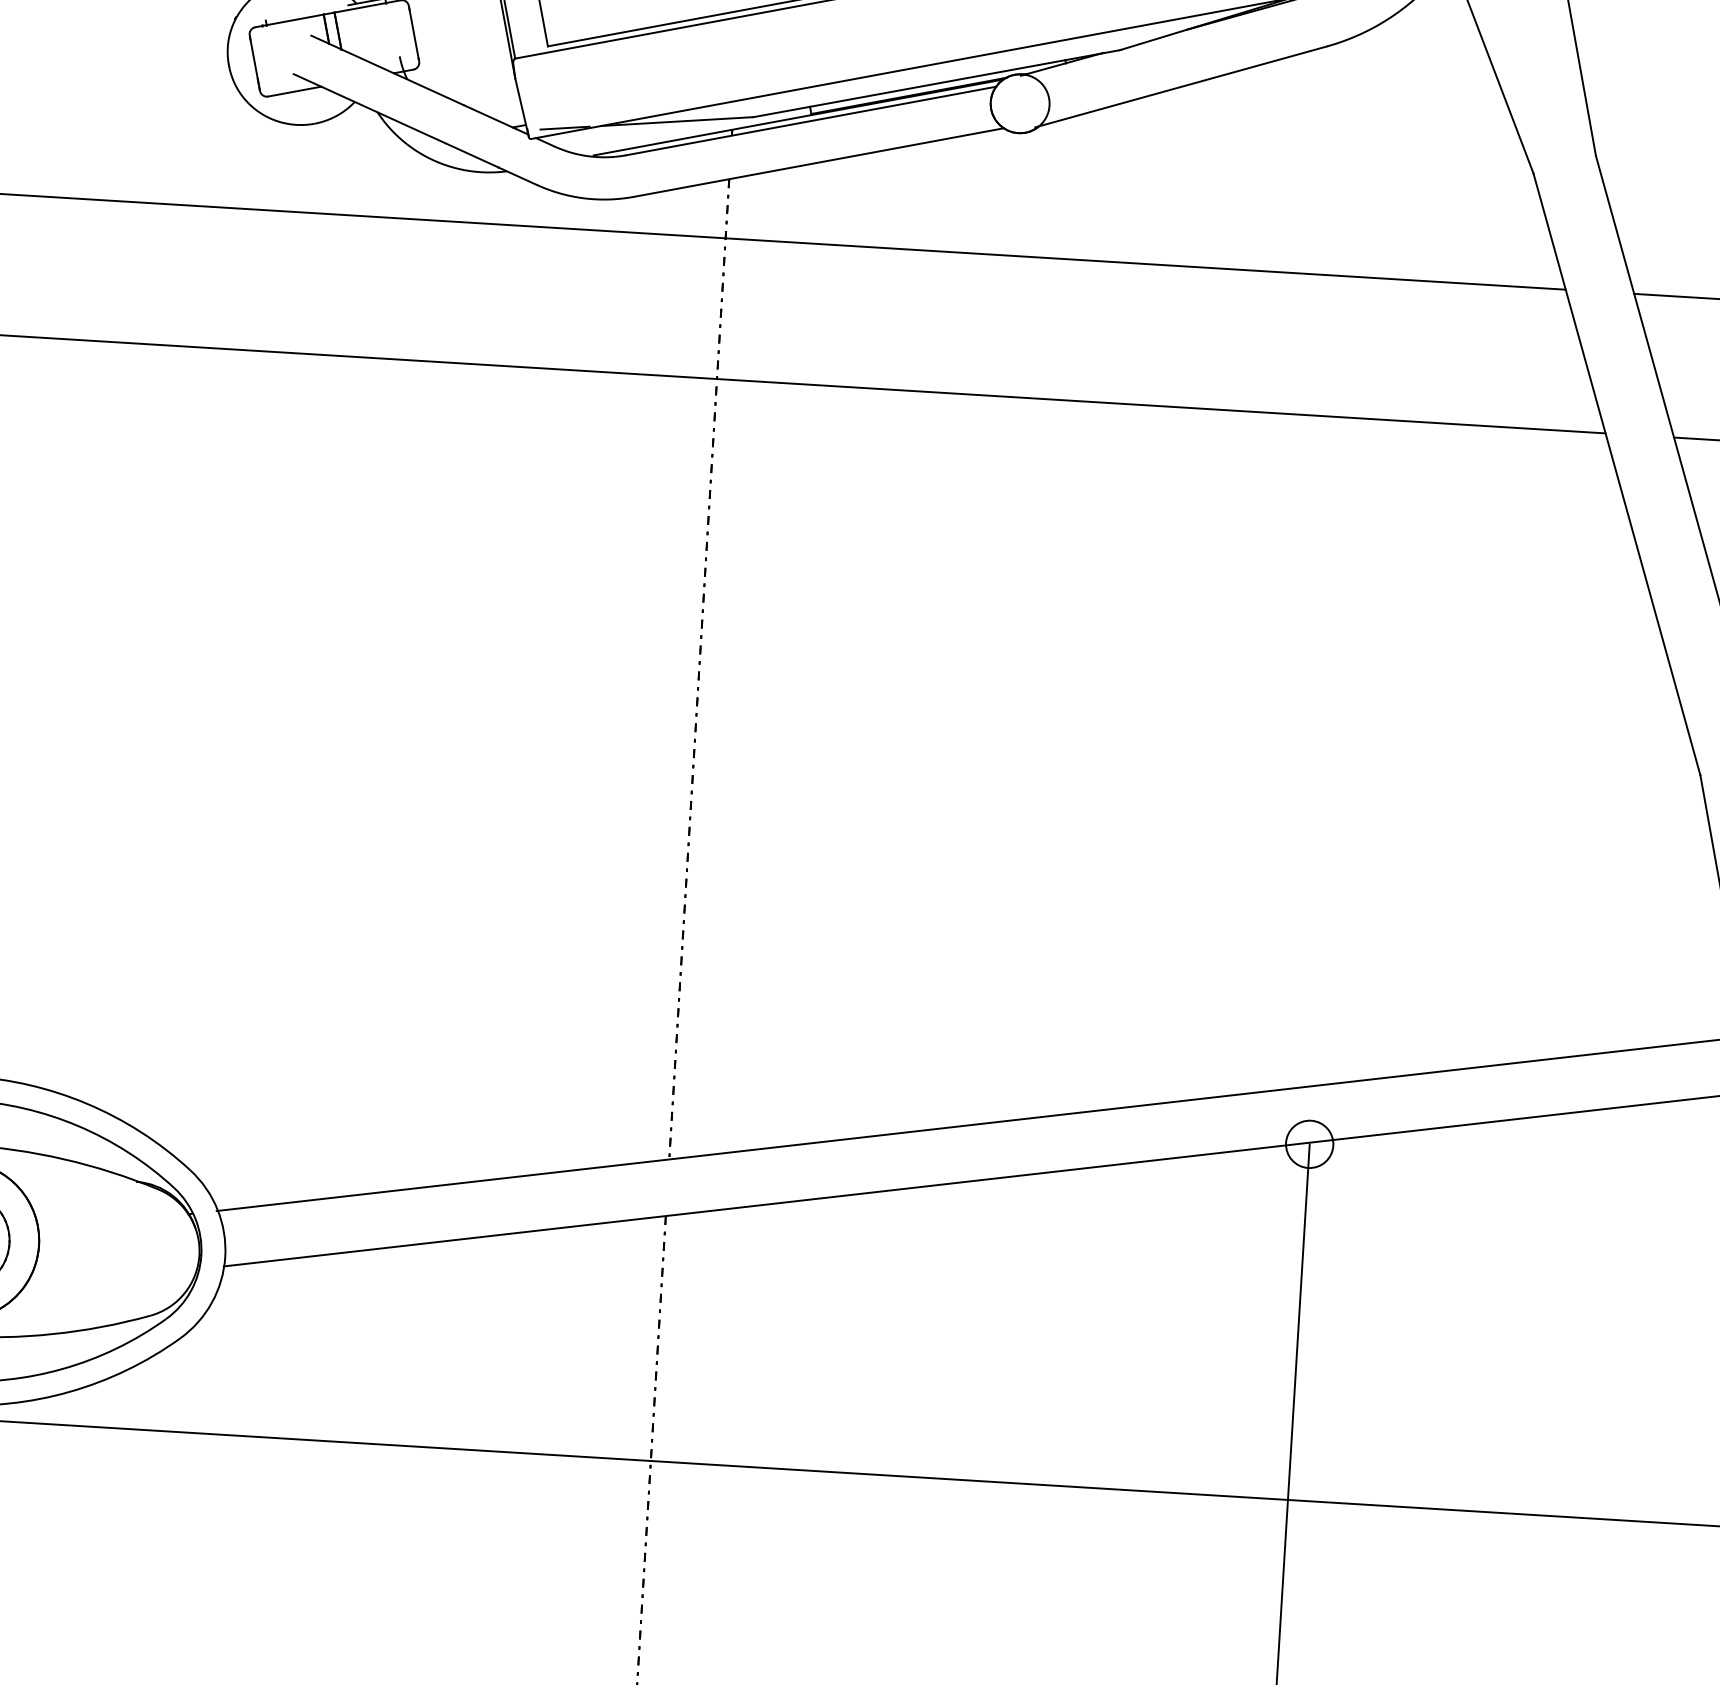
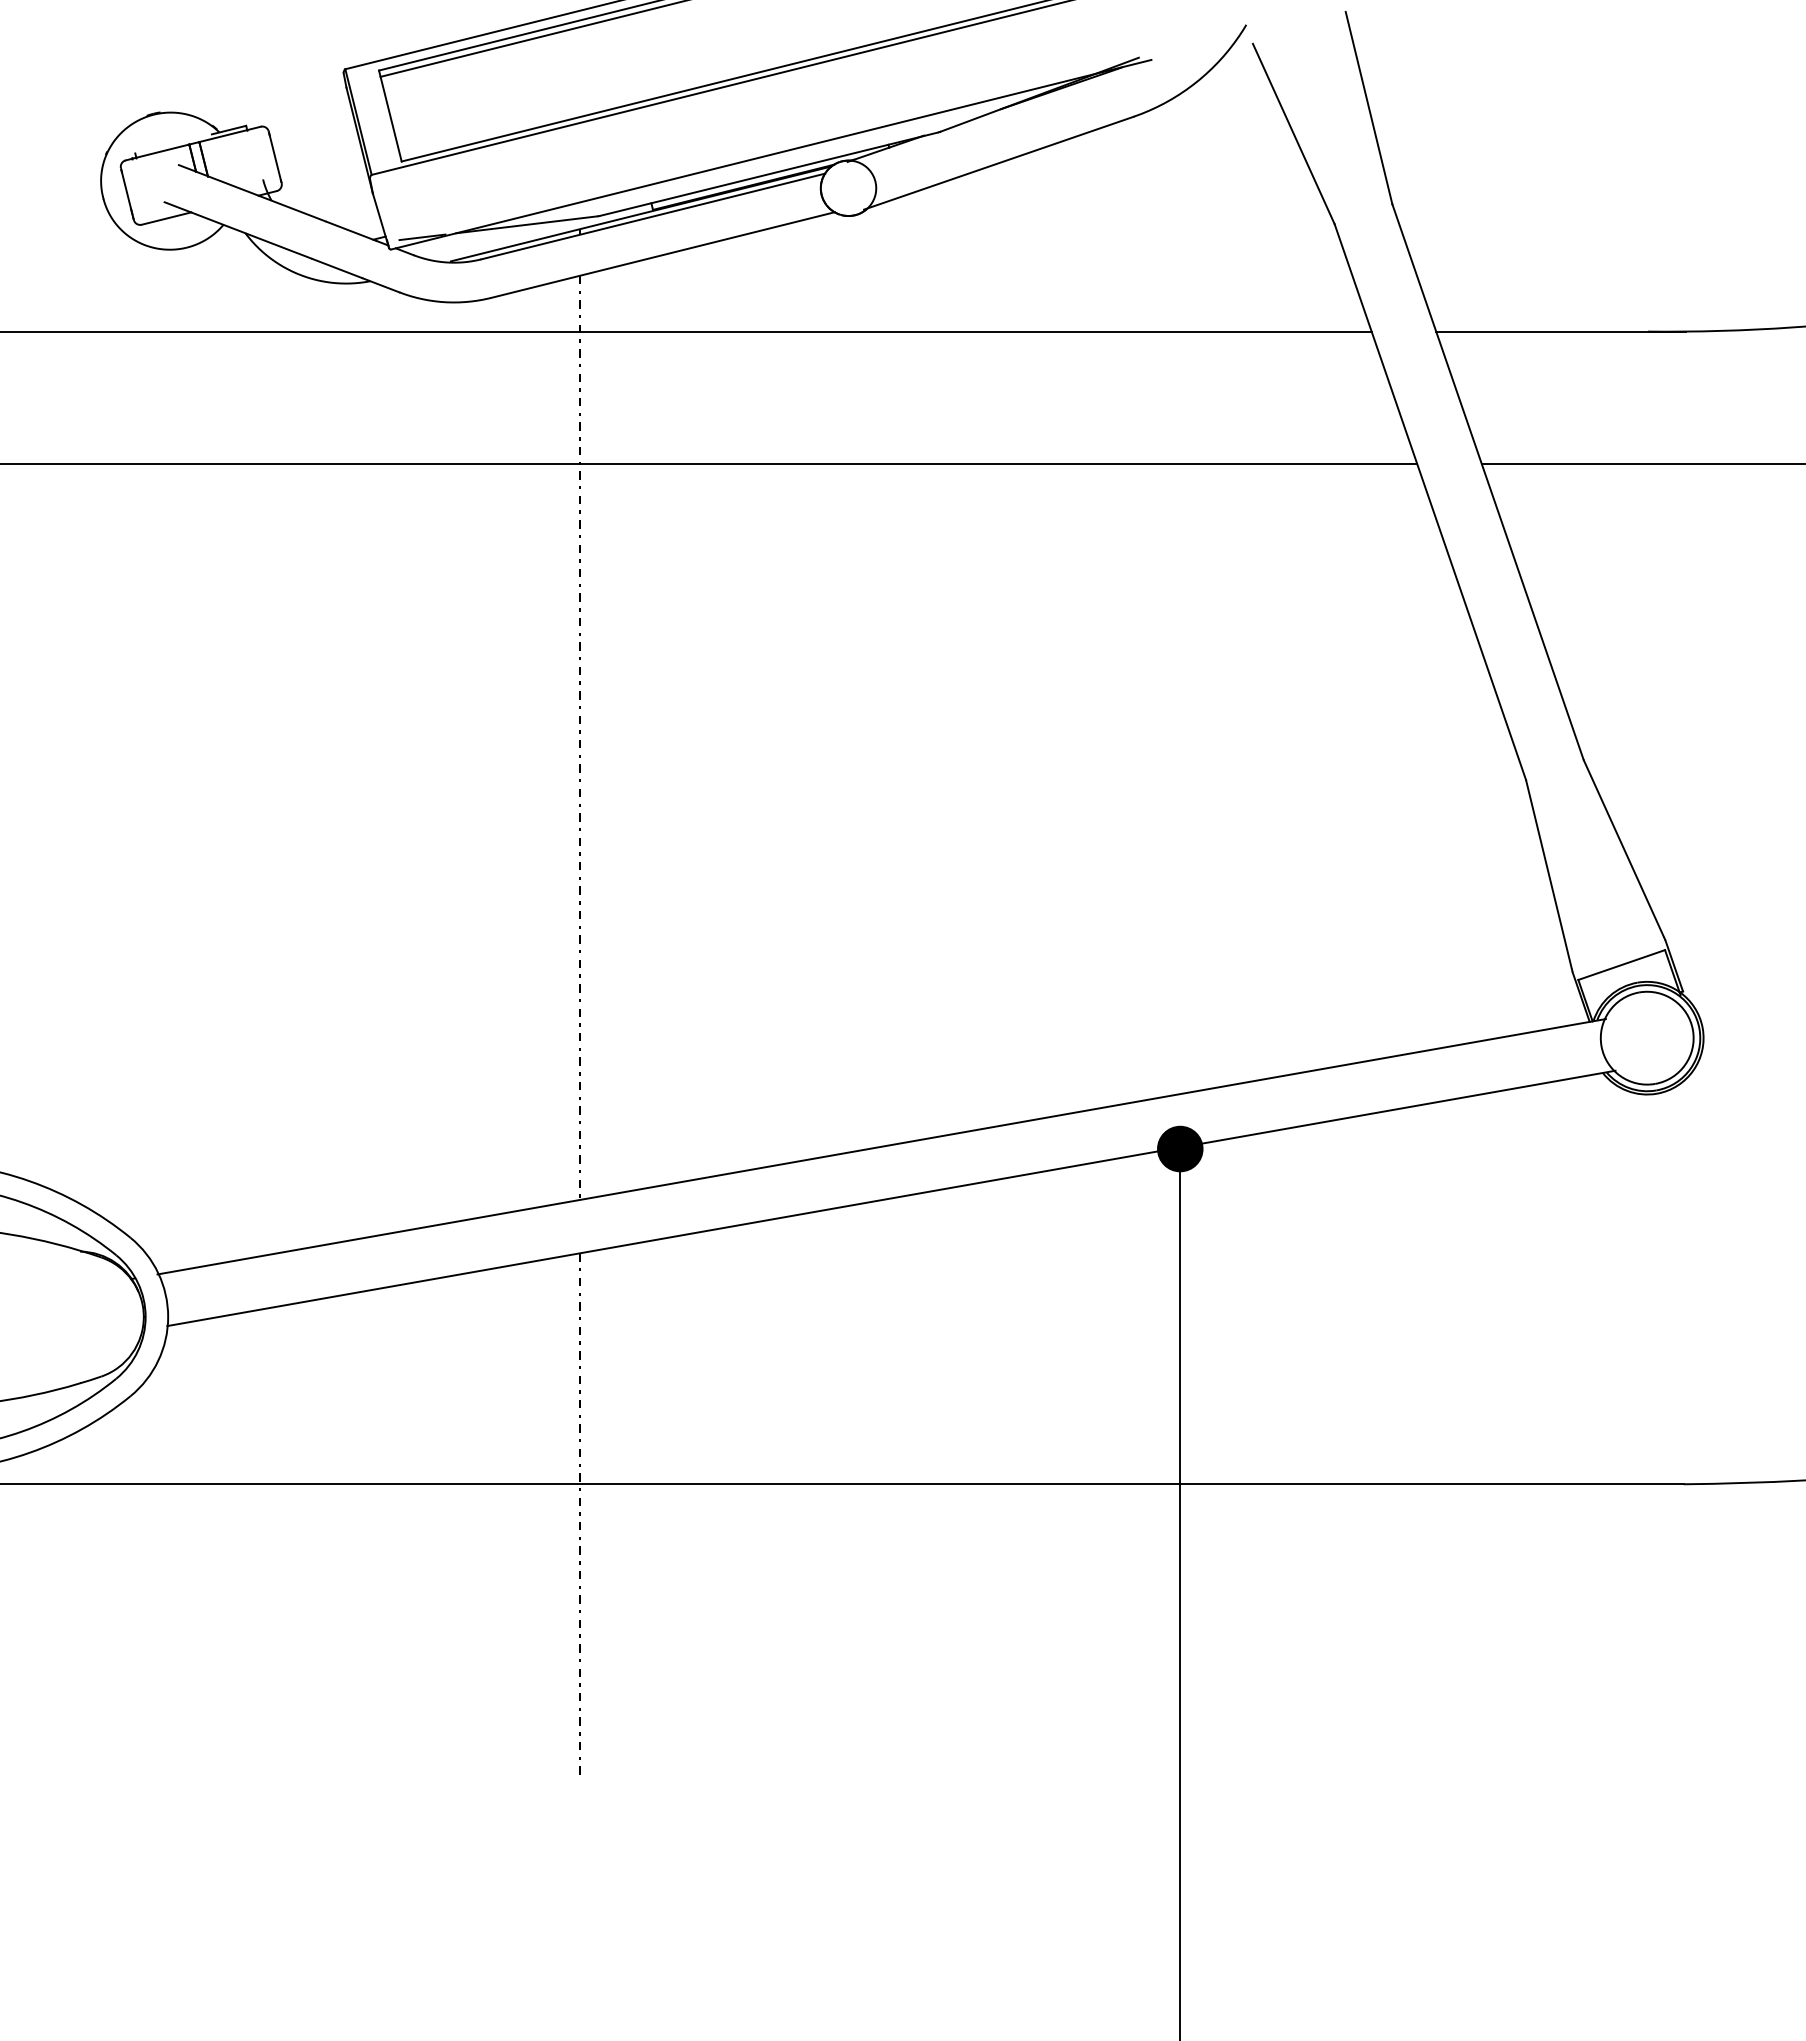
fill: (1308, 1143) -> (1179, 1148), added

